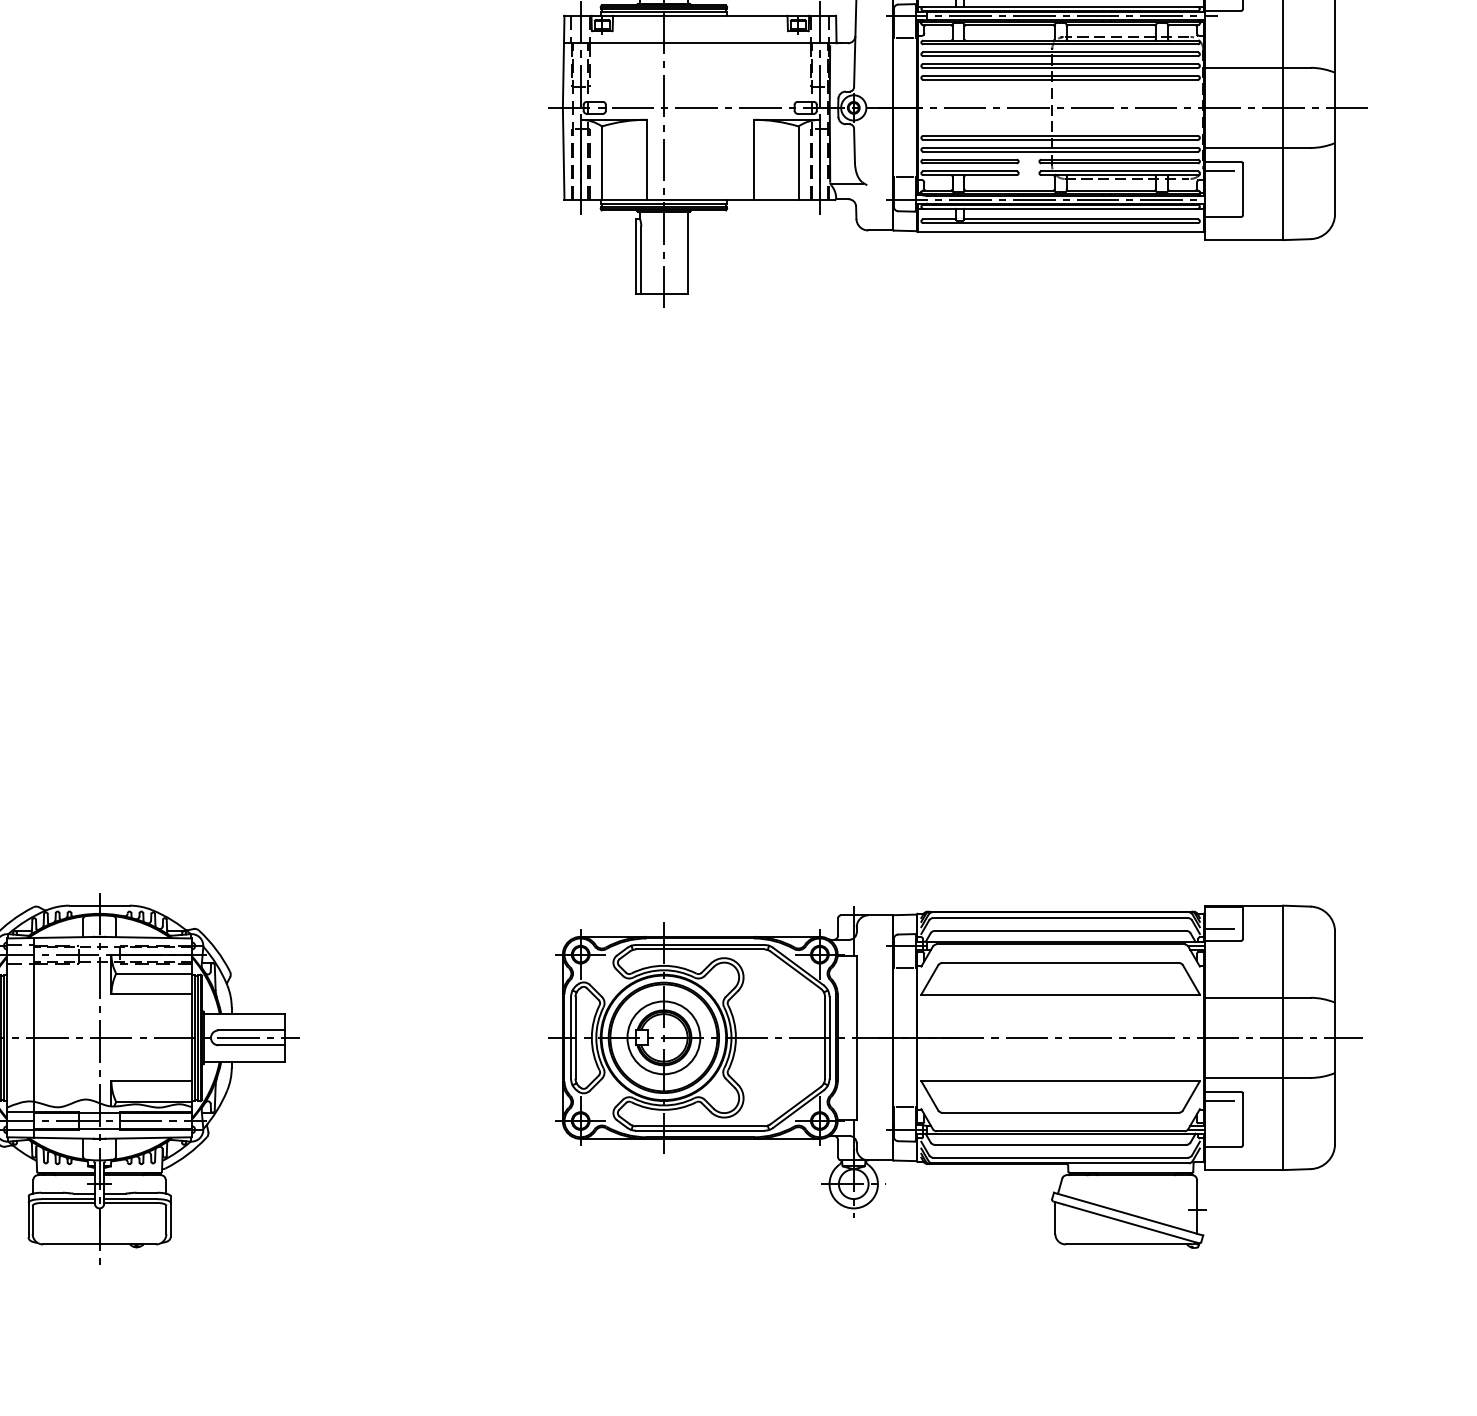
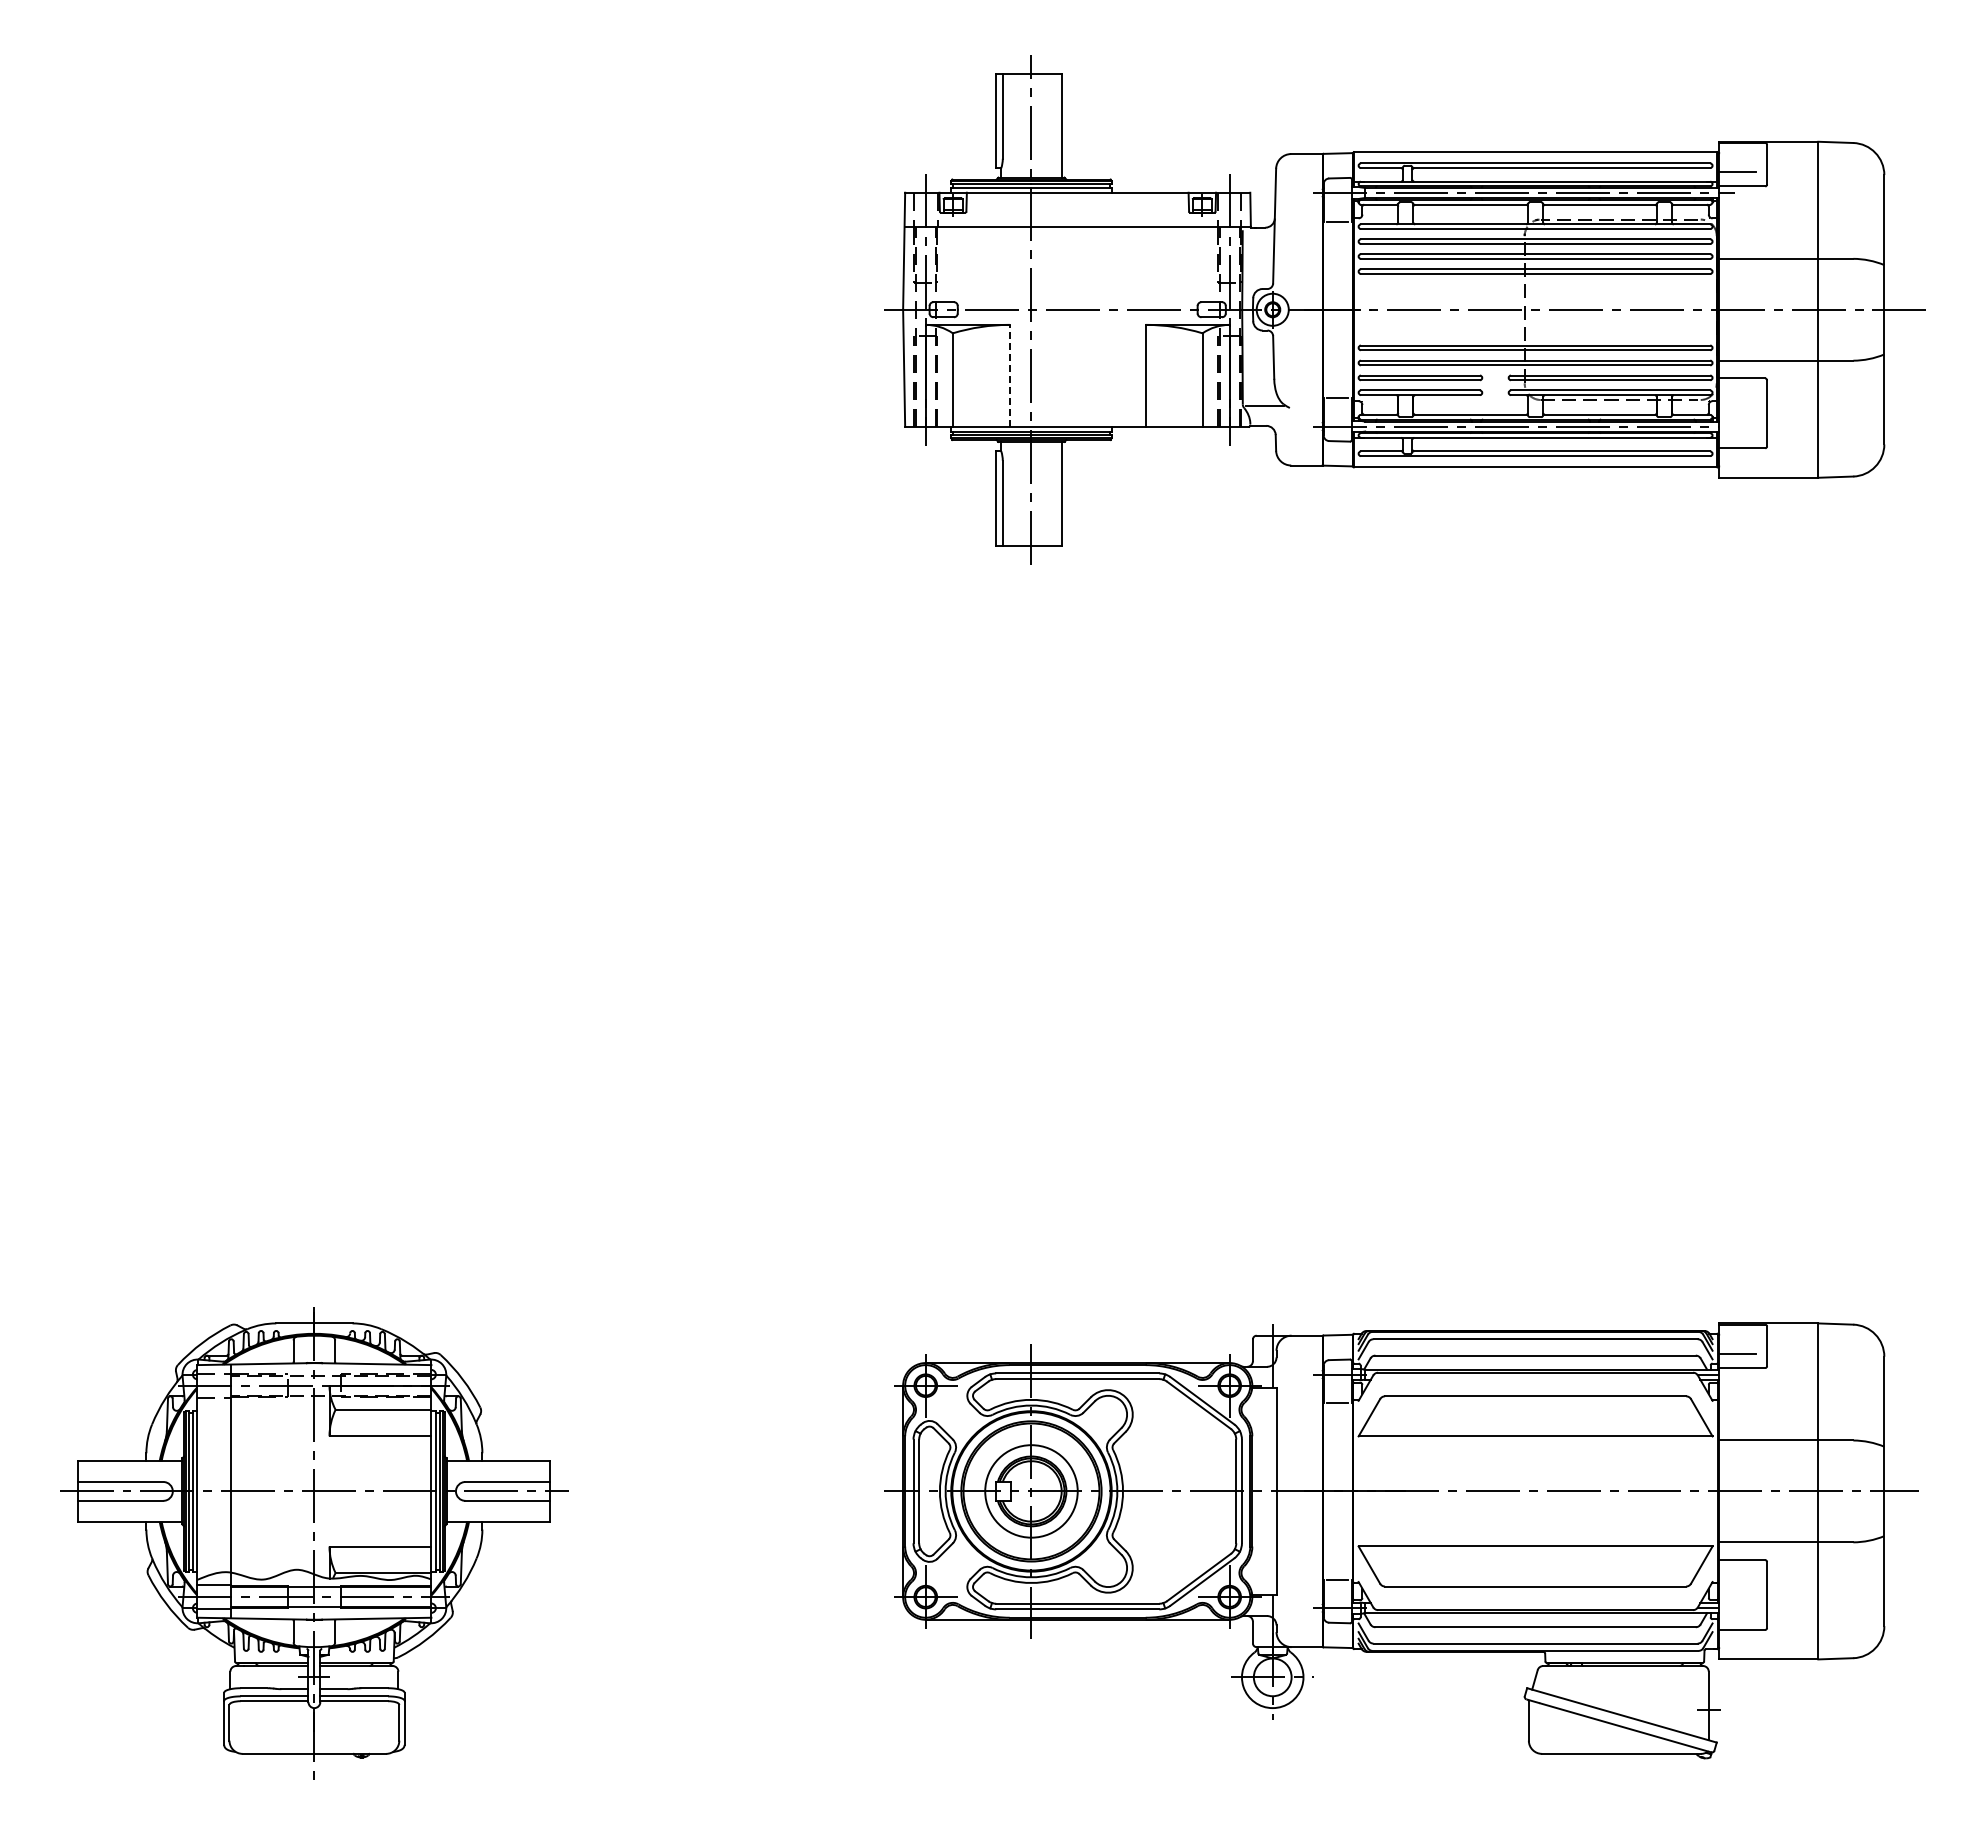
line: (646, 159) -> (1009, 375), solid -> dashed
line: (1219, 171) -> (1737, 390), removed
line: (1219, 1100) -> (1737, 1571), removed

